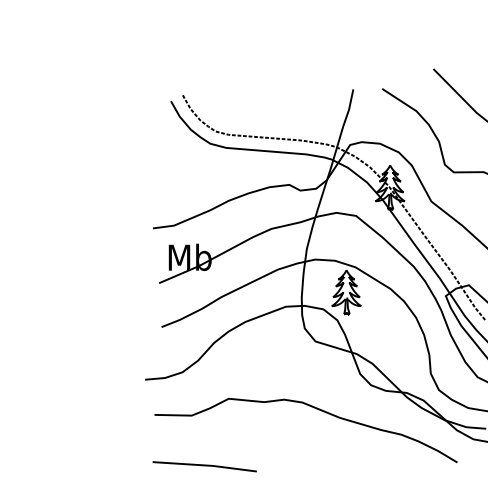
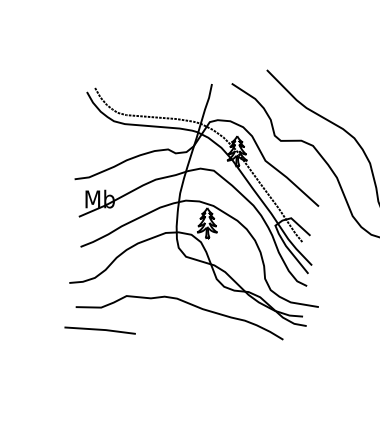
line: (203, 466) -> (99, 330), moved

